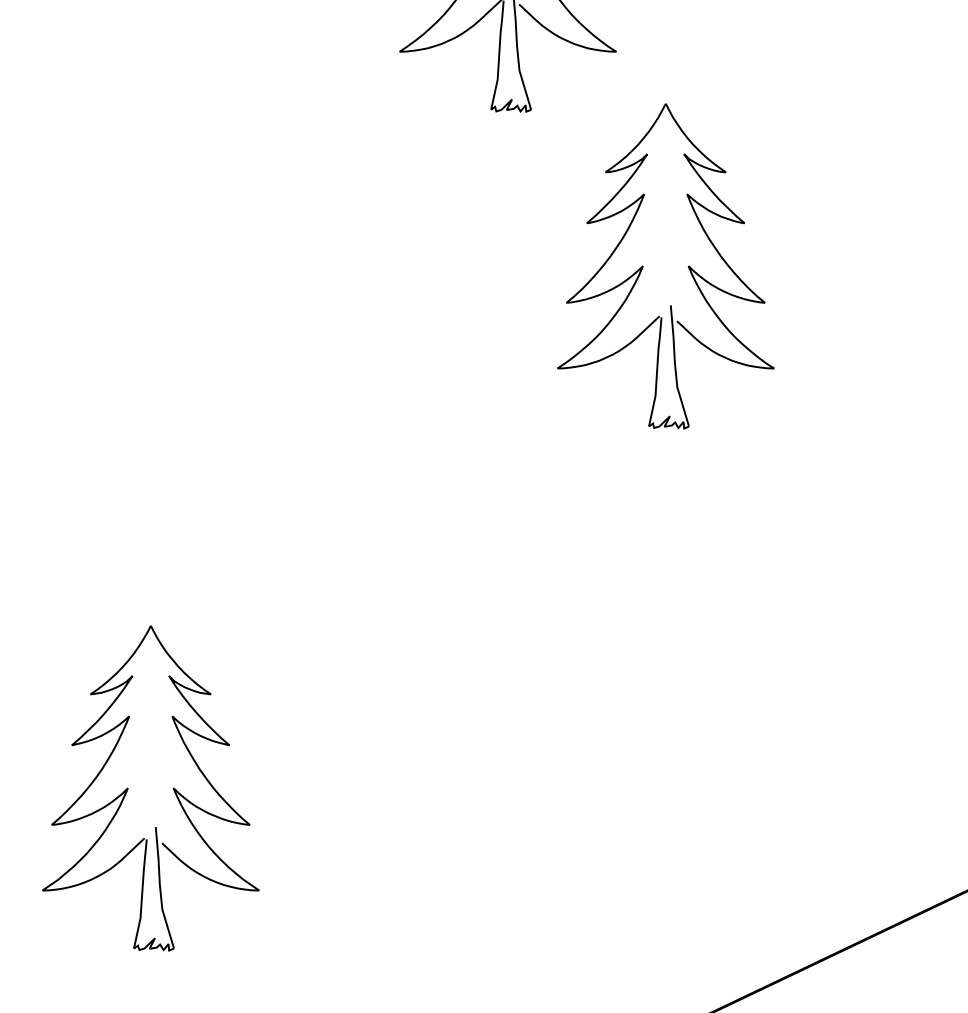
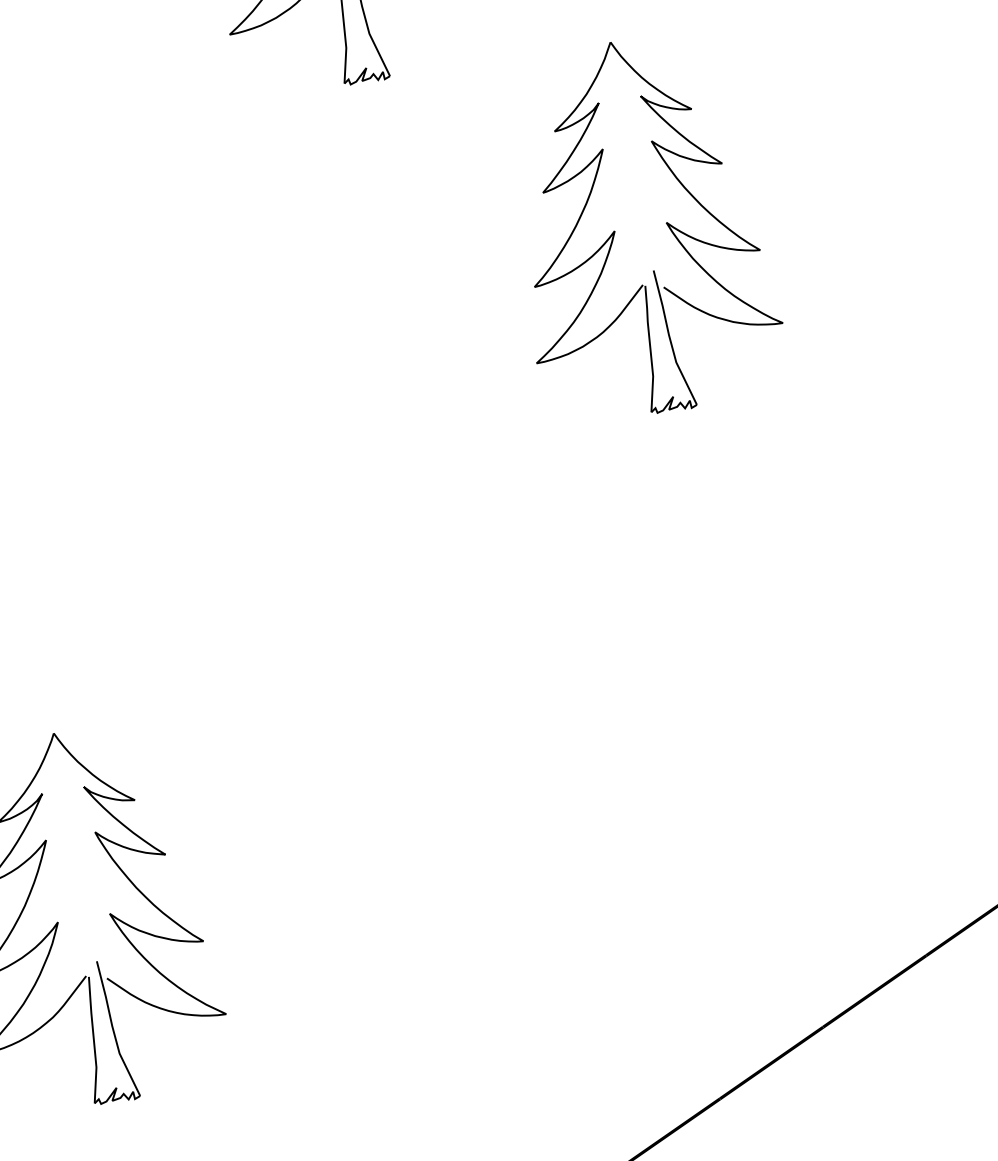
part: (643, 266) -> (615, 231), moved

